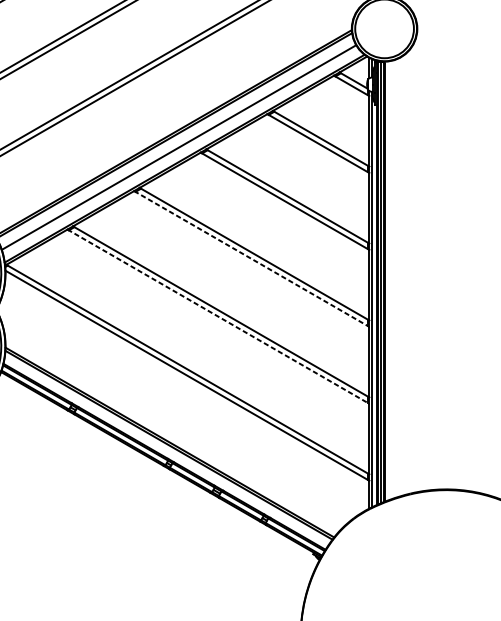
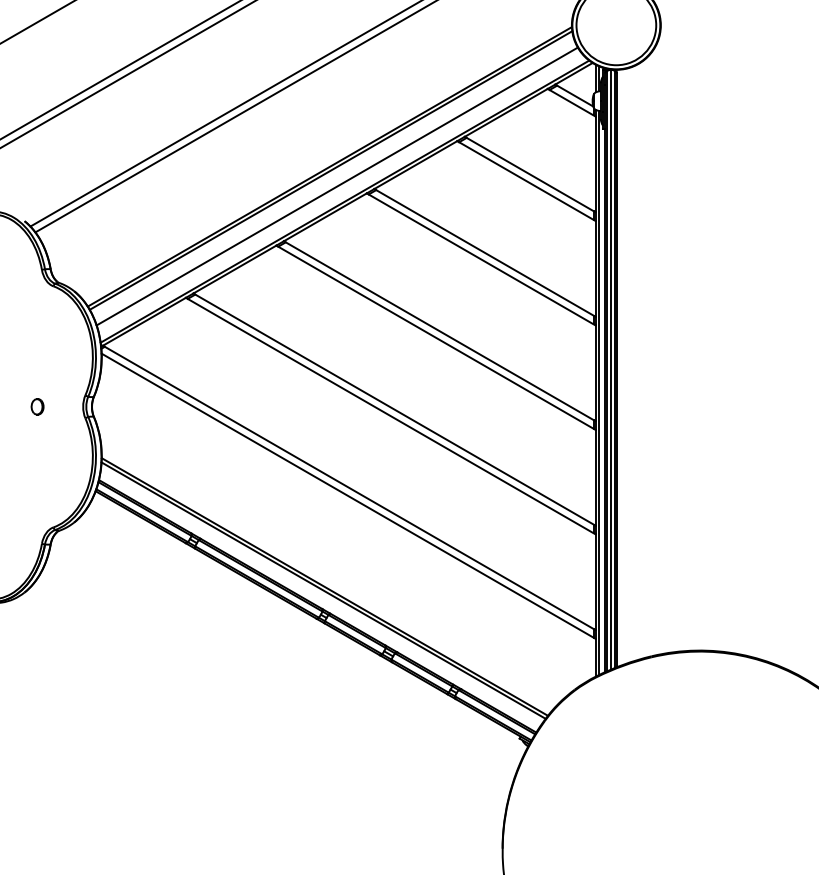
line: (252, 259) -> (436, 338), dashed -> solid
line: (218, 316) -> (390, 416), dashed -> solid

